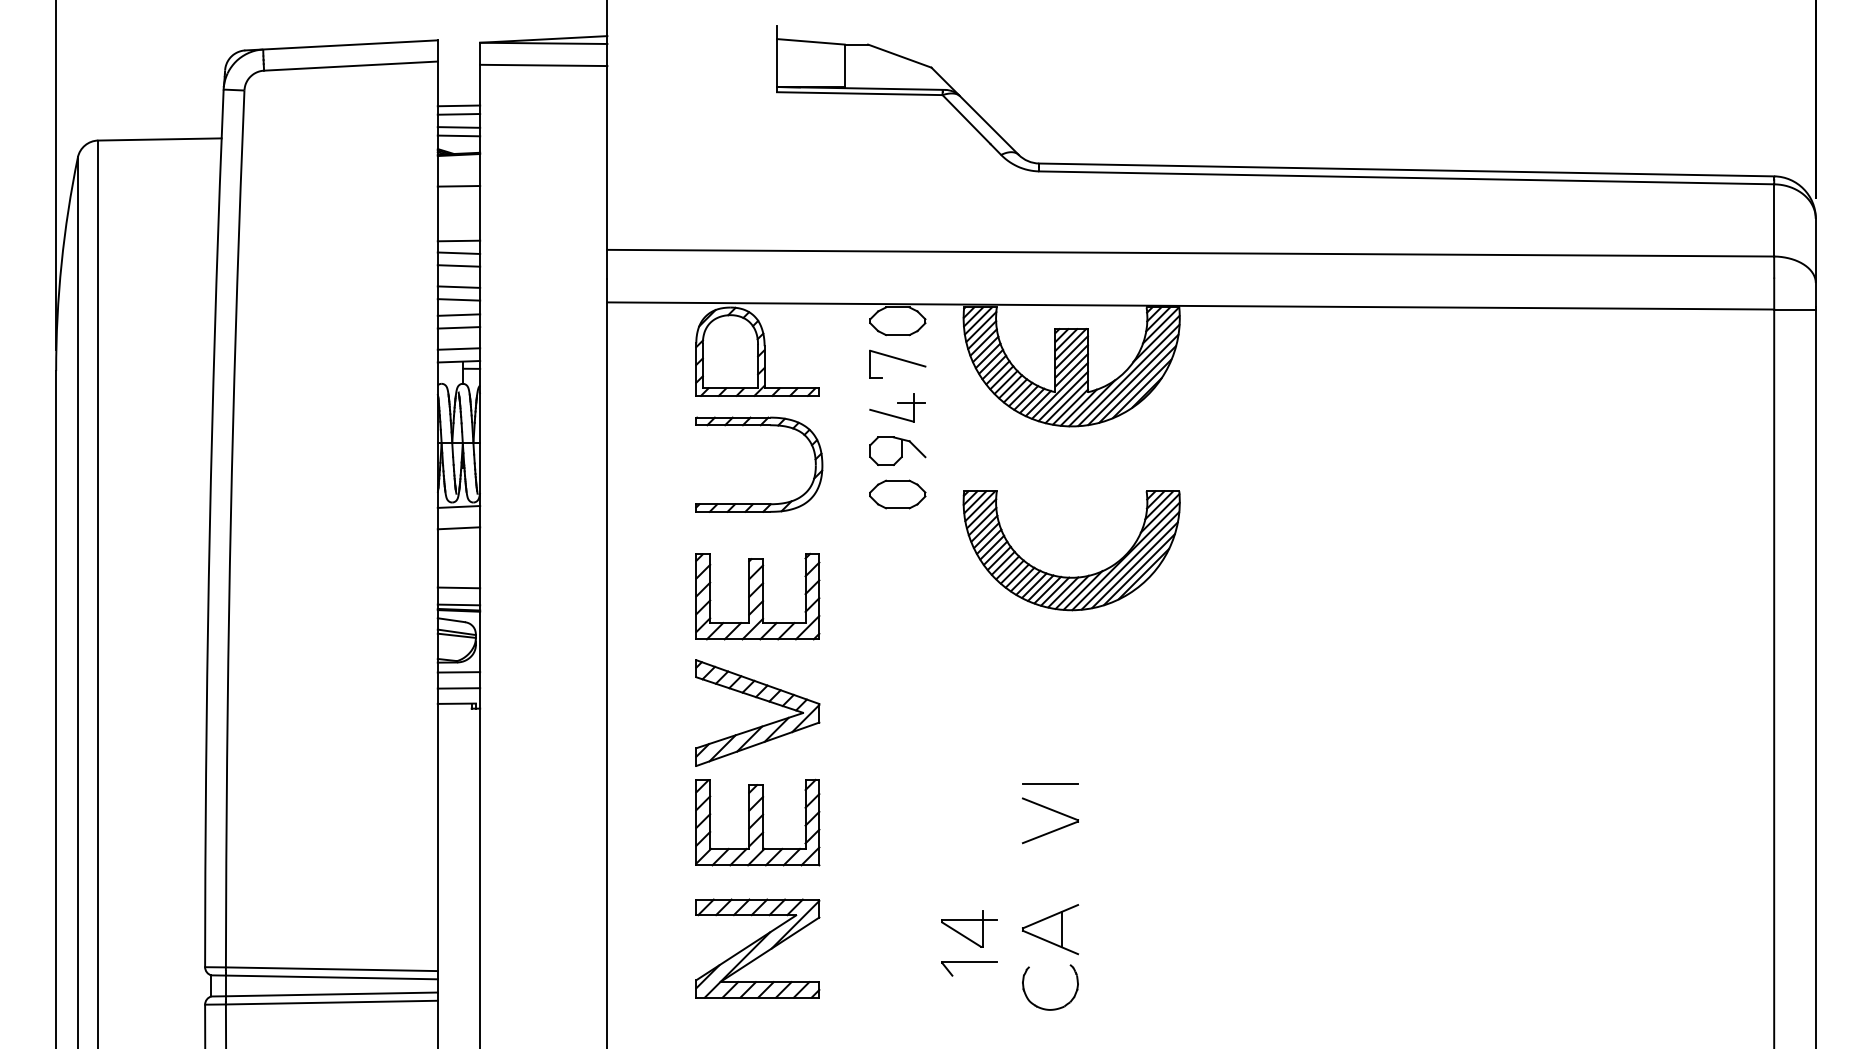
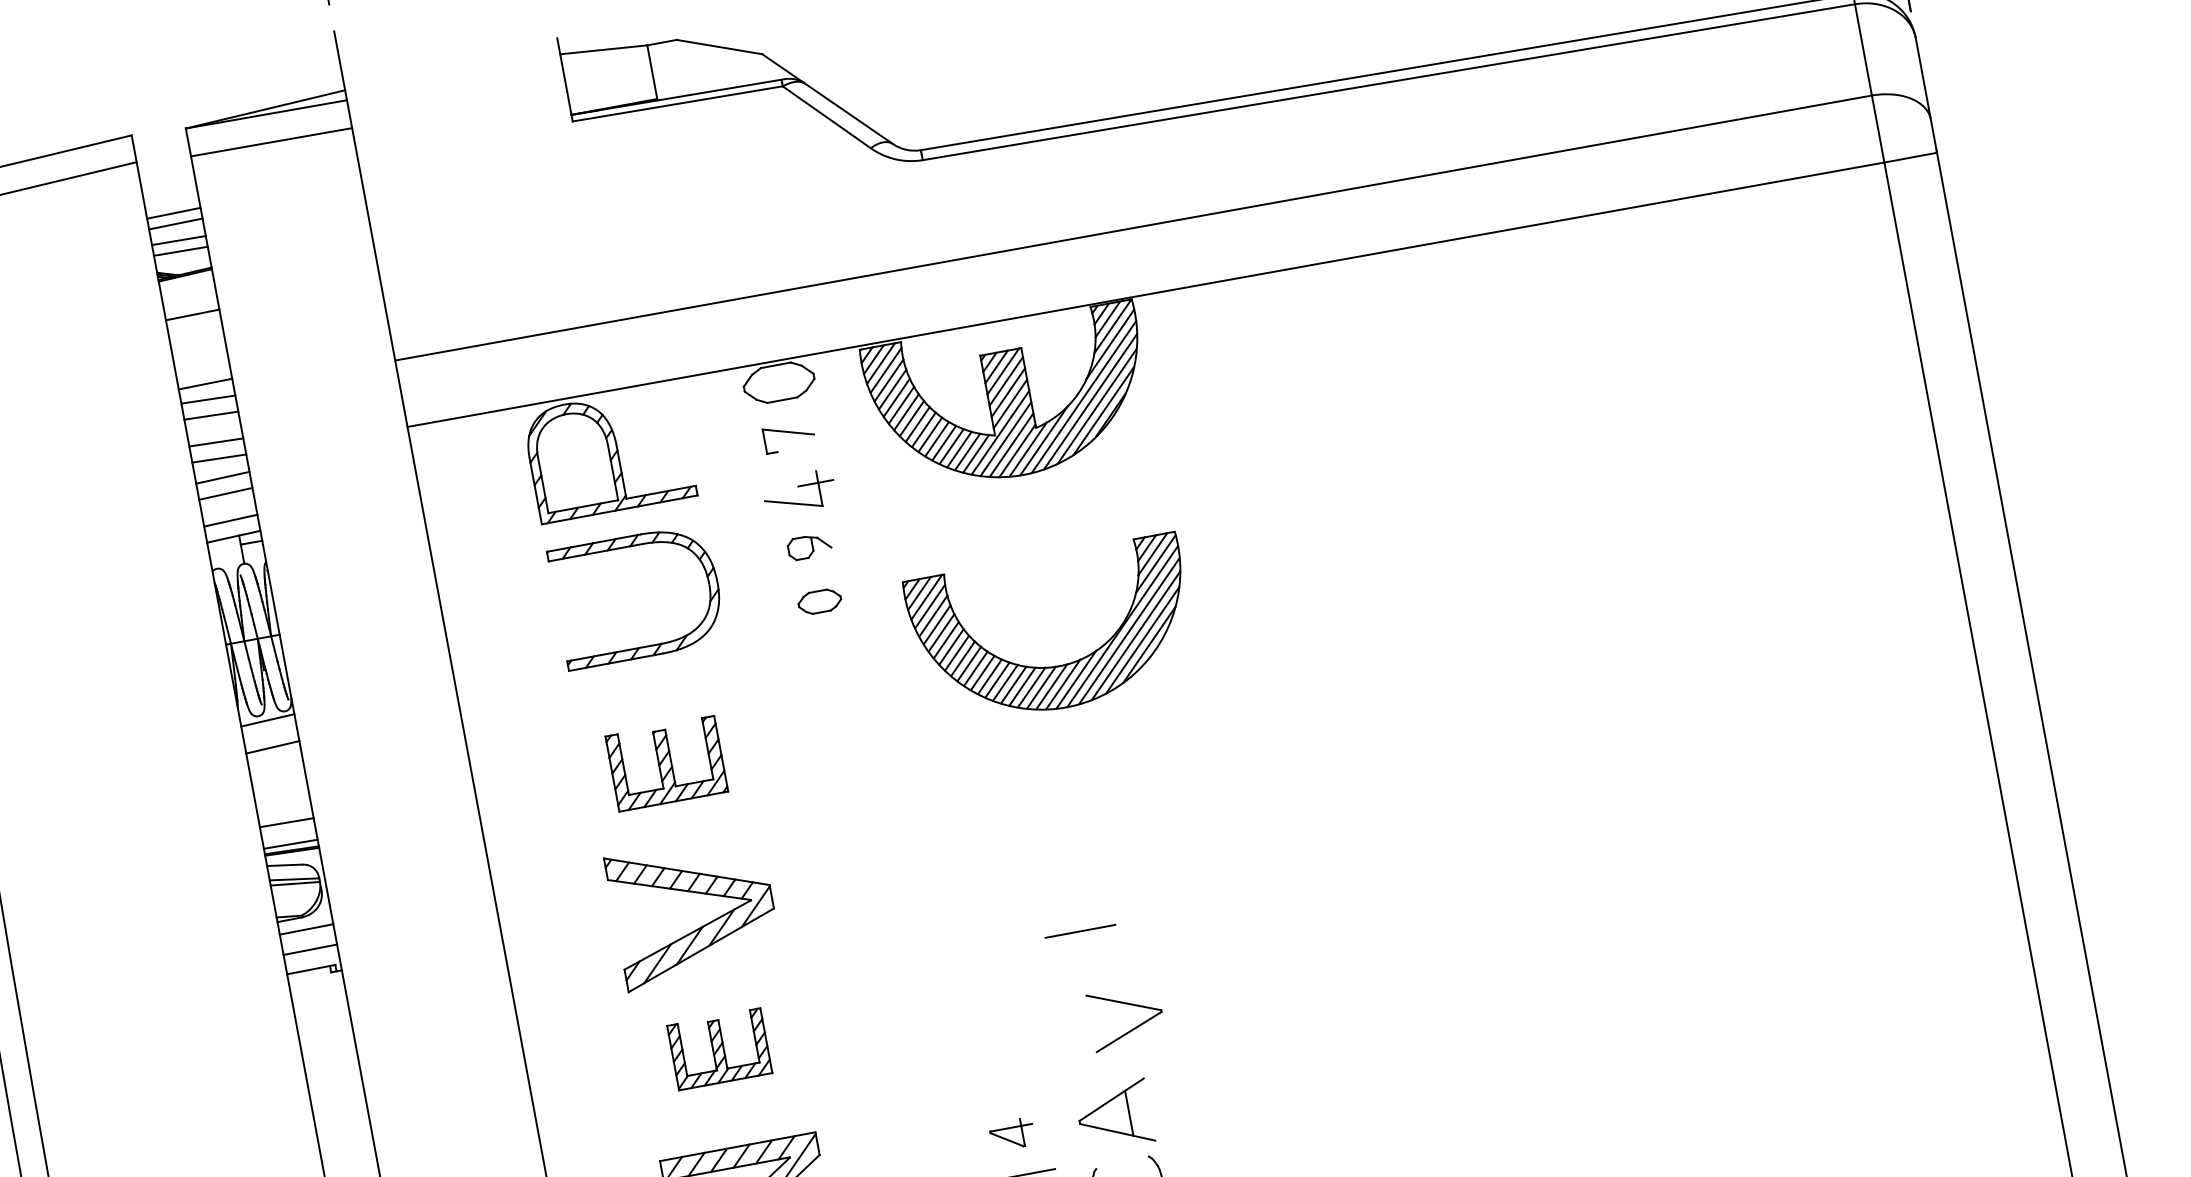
part: (897, 363) -> (788, 436), size x0.7
part: (897, 450) -> (809, 546), size x0.6
part: (897, 494) -> (819, 601), size x0.6
part: (757, 596) -> (666, 763), size x0.7
part: (1052, 811) -> (1126, 1005), moved
part: (757, 822) -> (719, 1049), size x0.6
part: (969, 928) -> (1012, 1133), size x0.6

